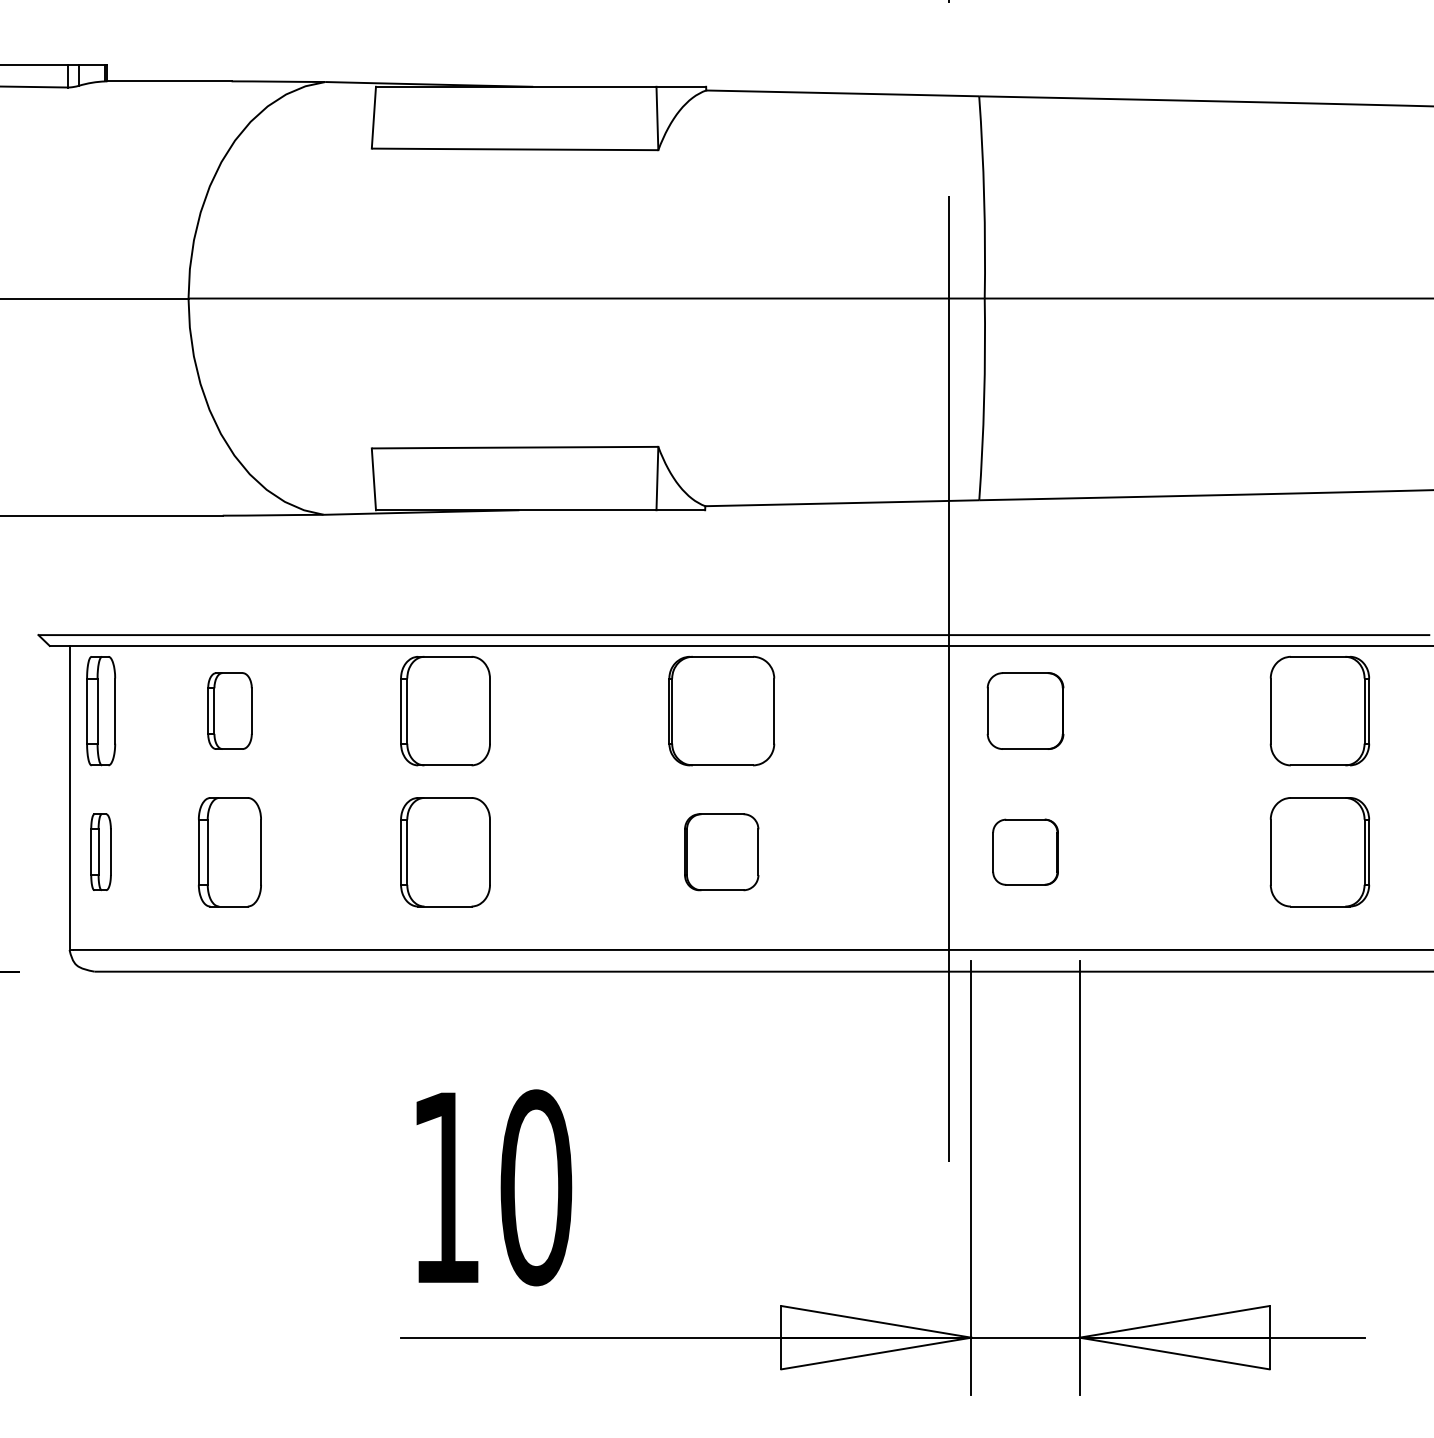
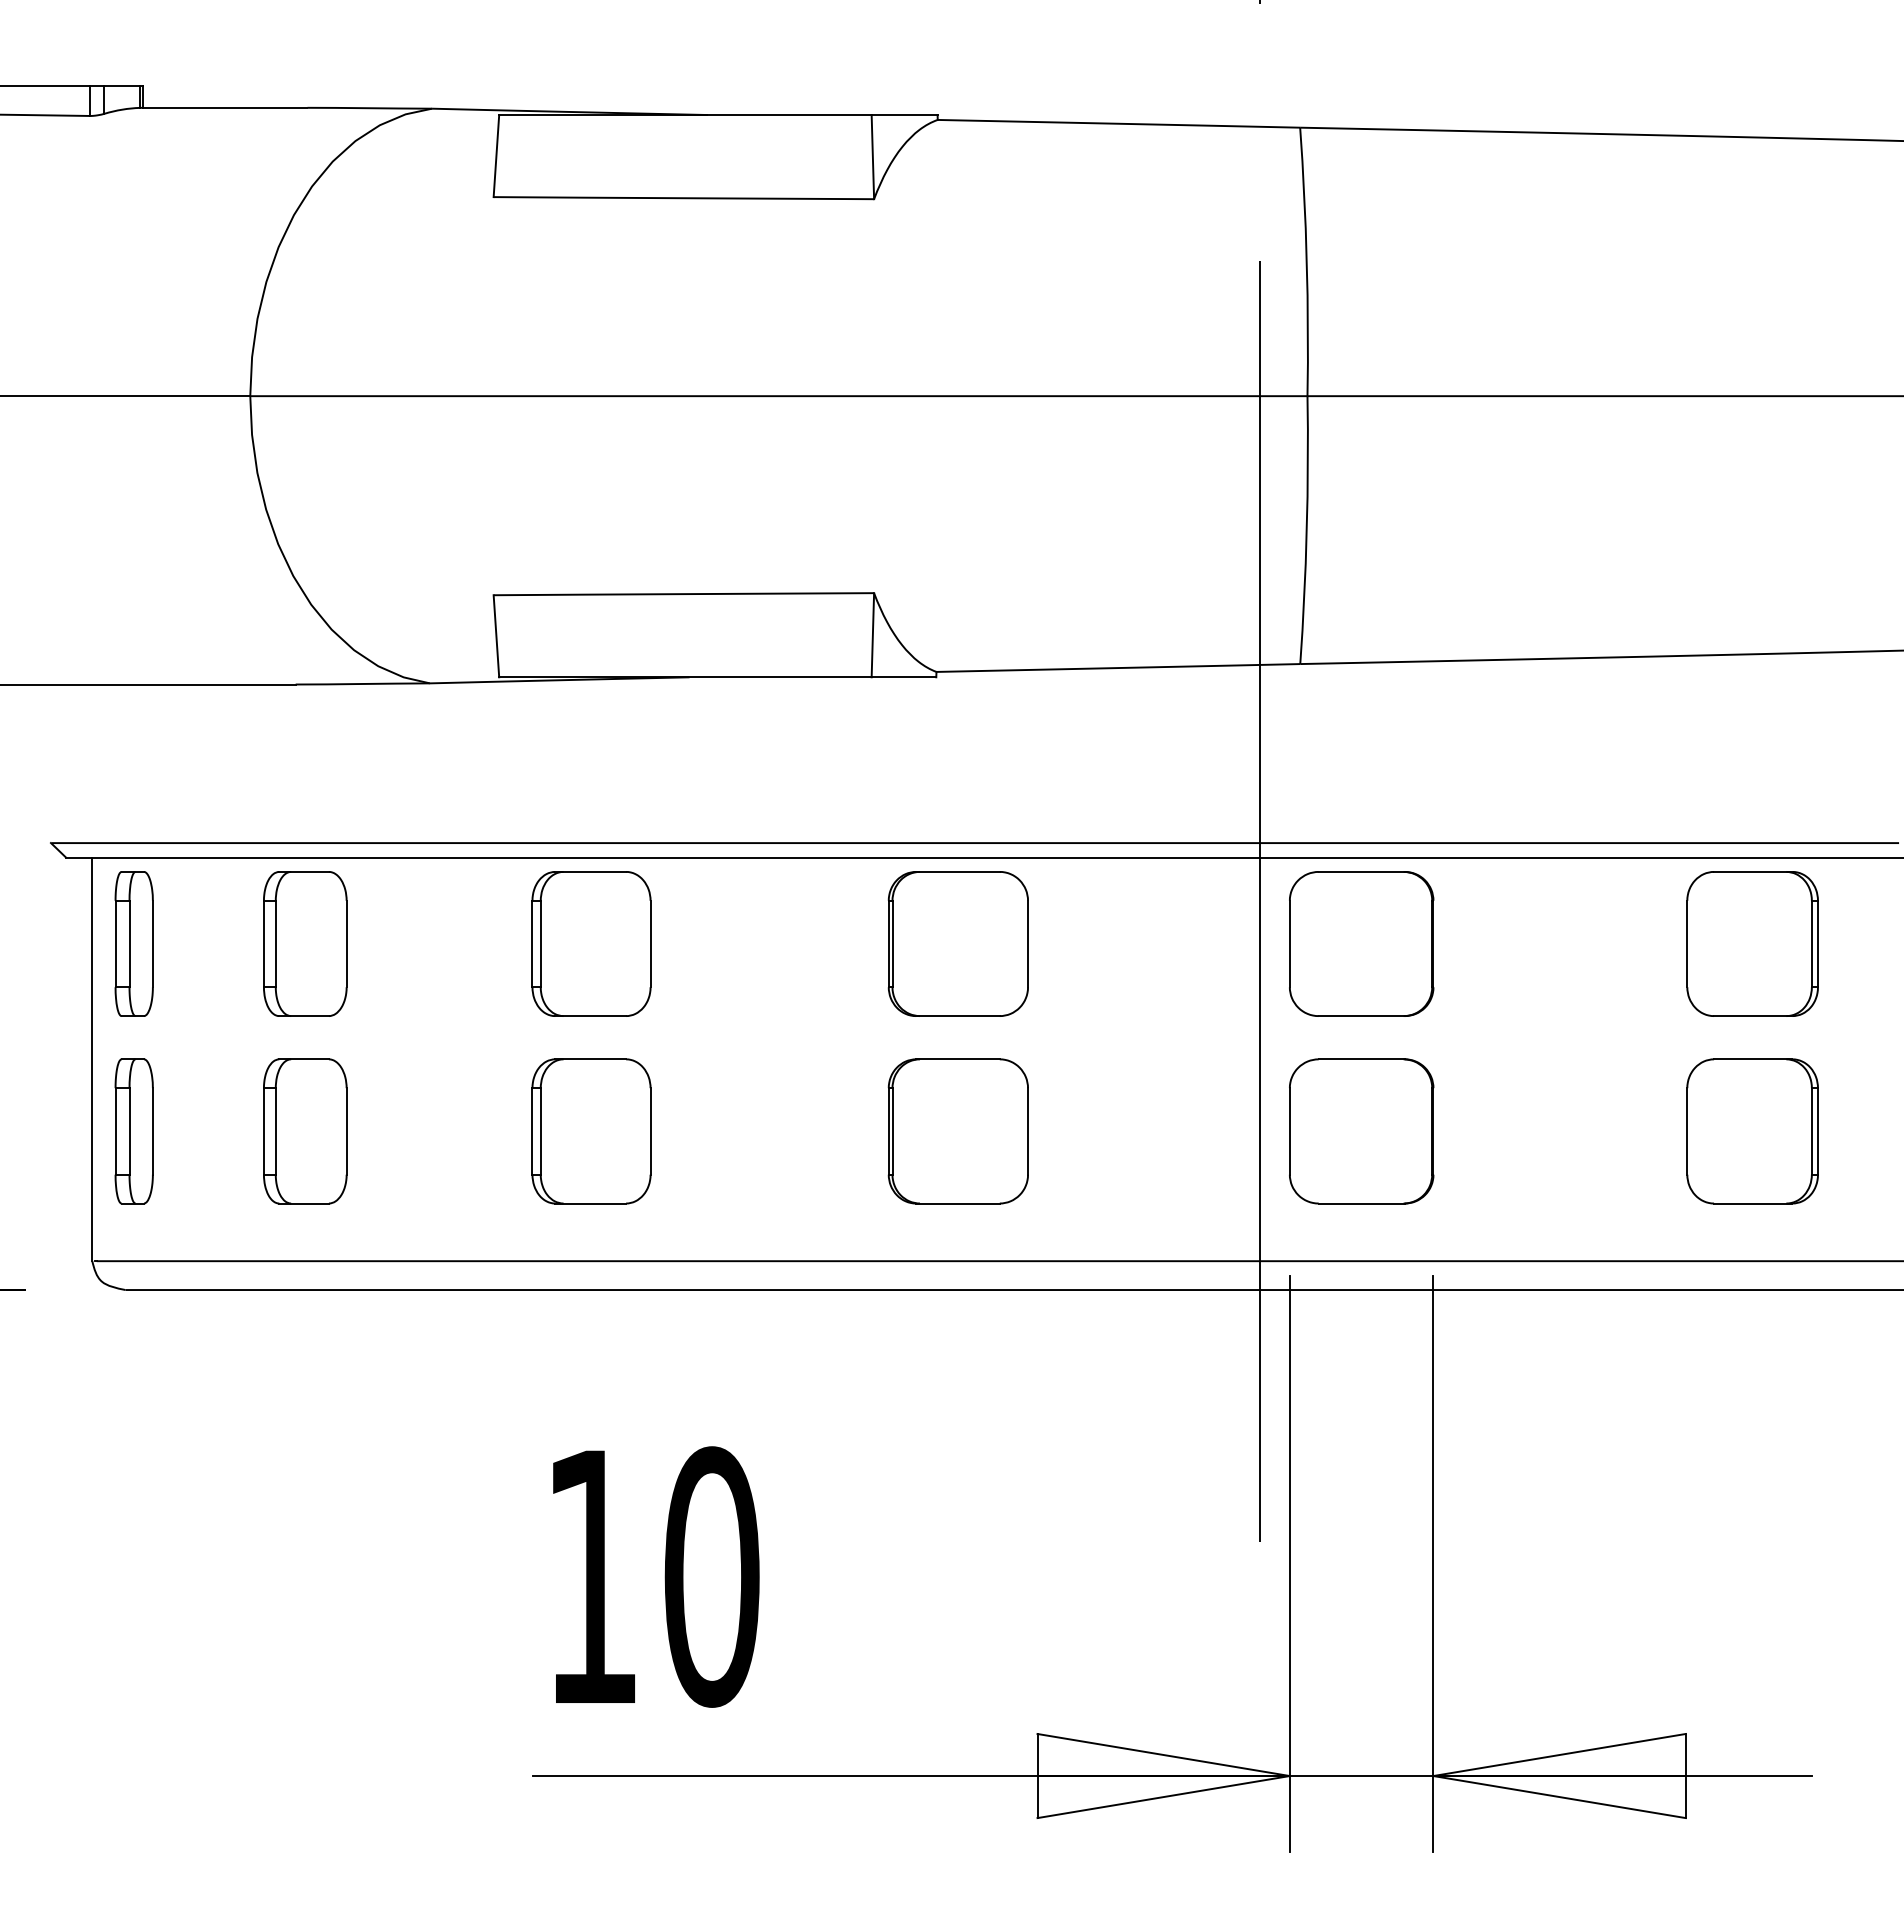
part: (230, 710) -> (305, 943), size x1.43
part: (1025, 710) -> (1361, 943), size x1.43
part: (100, 852) -> (133, 1131), size x1.43
part: (721, 852) -> (957, 1131), size x1.43
part: (1025, 852) -> (1361, 1131), size x1.67

